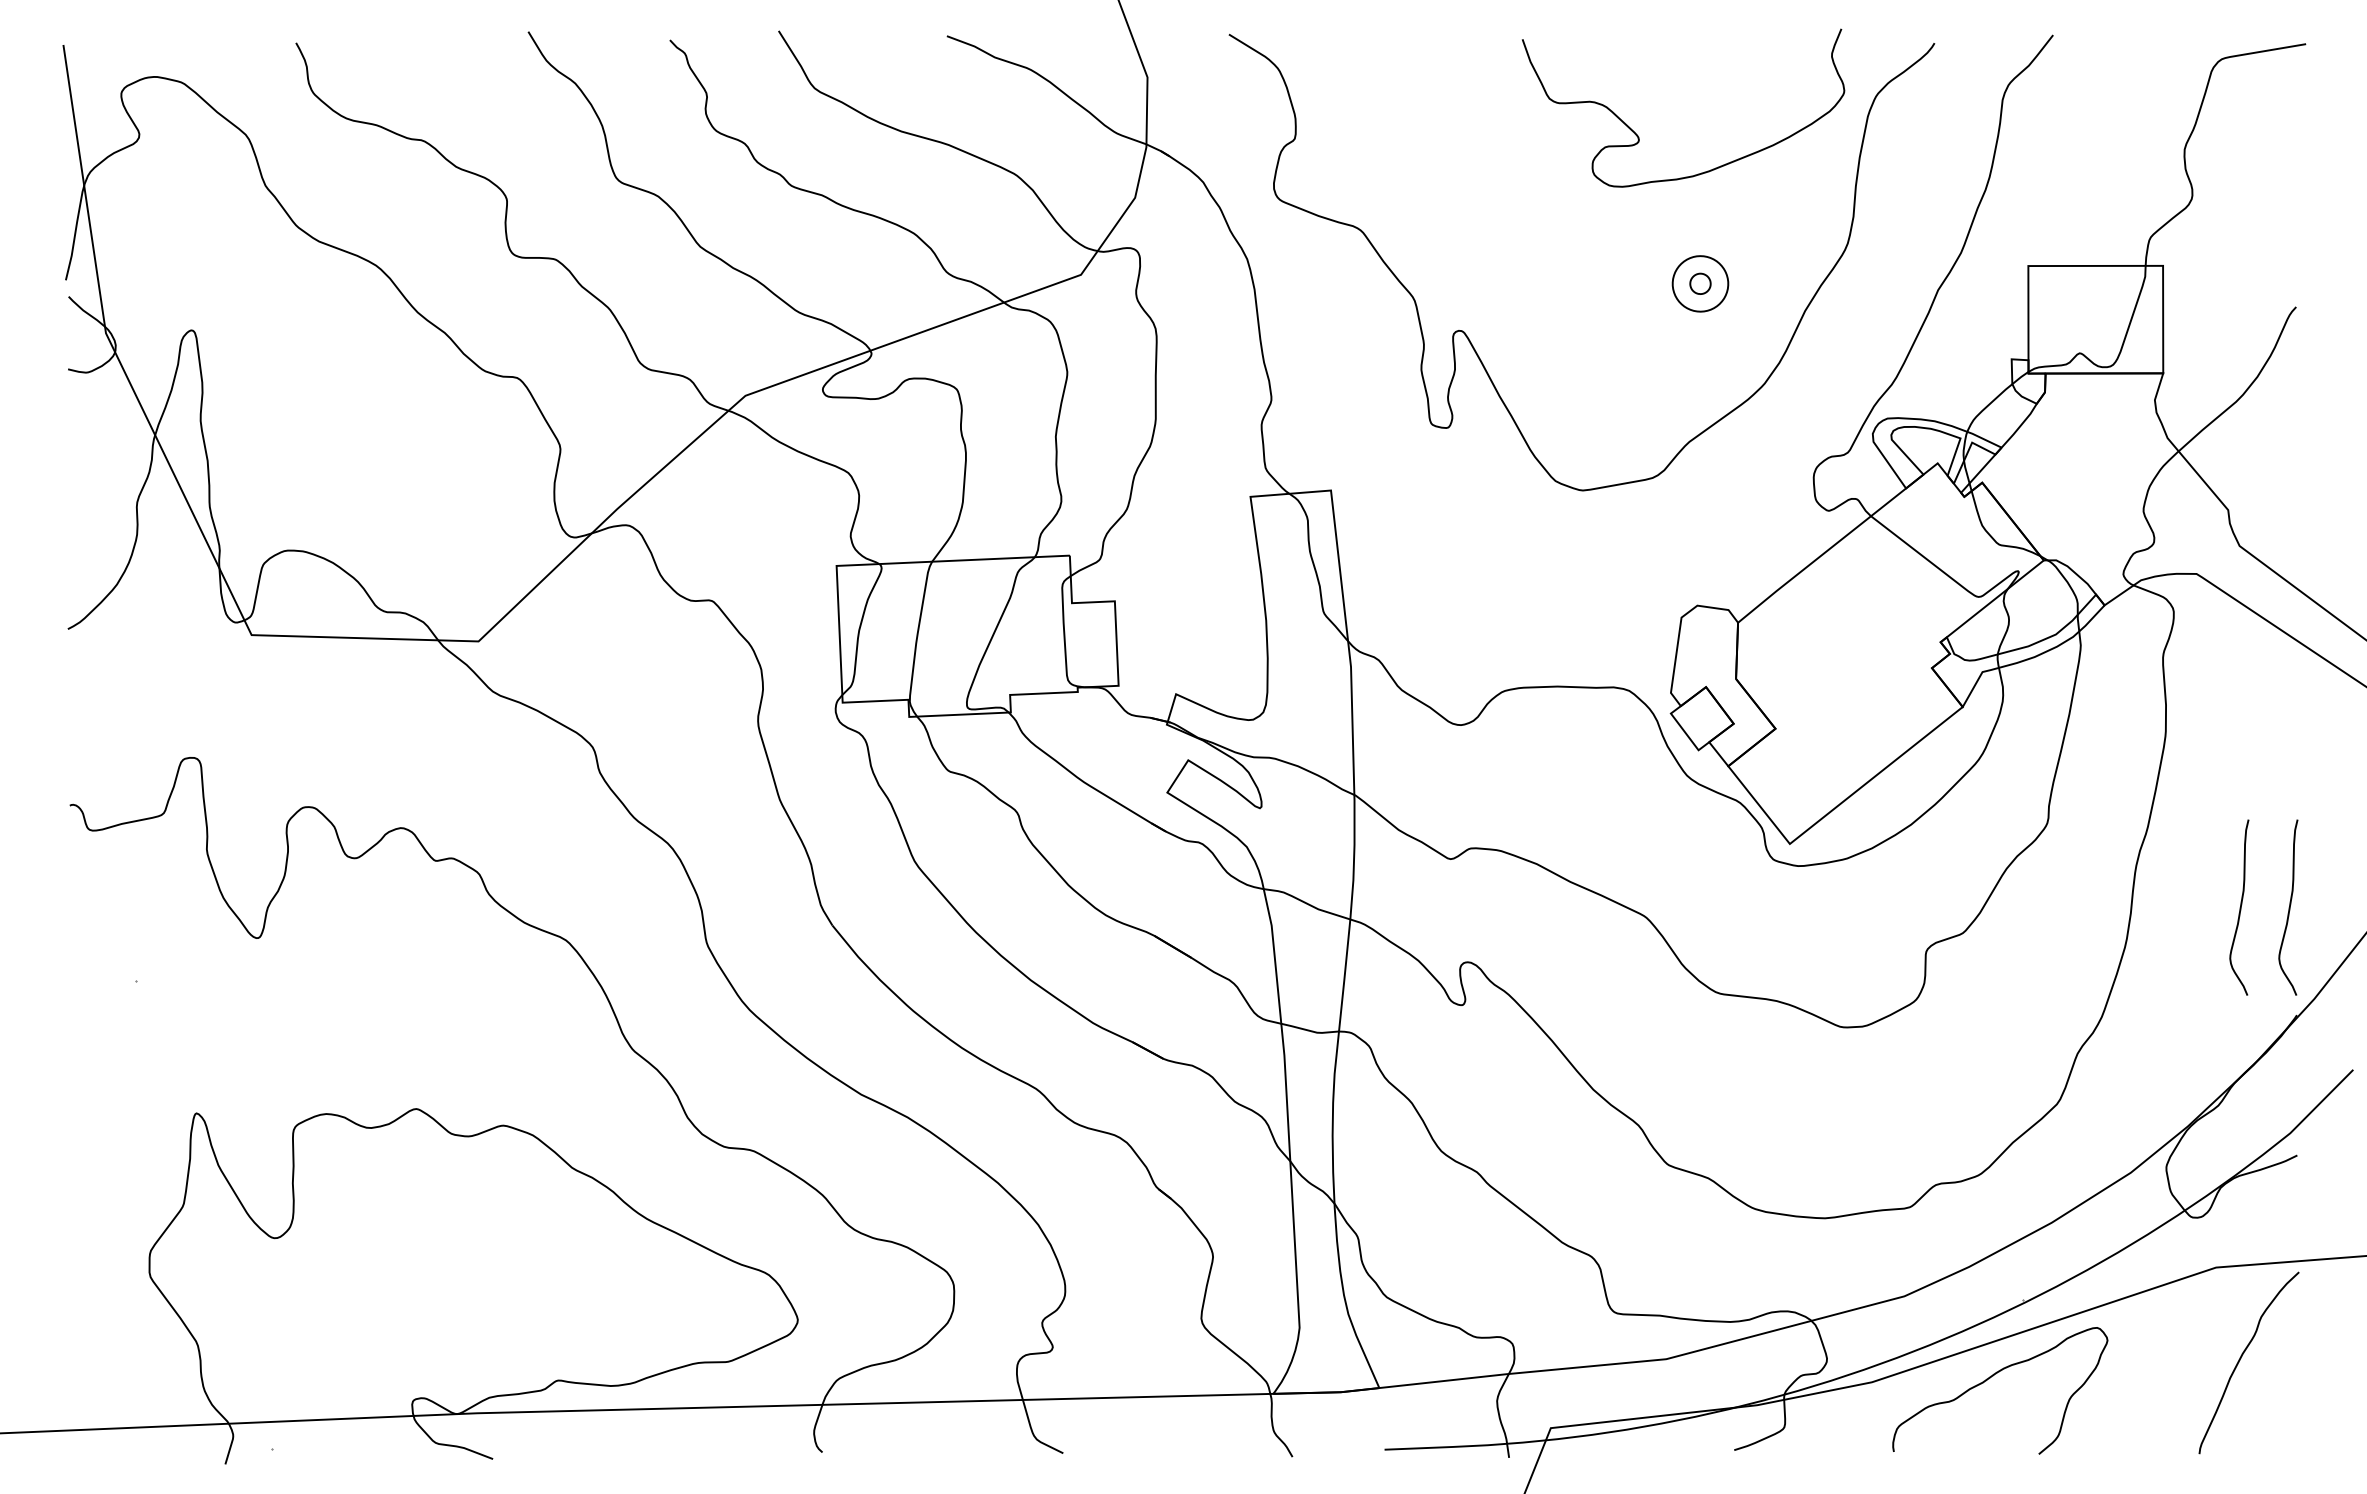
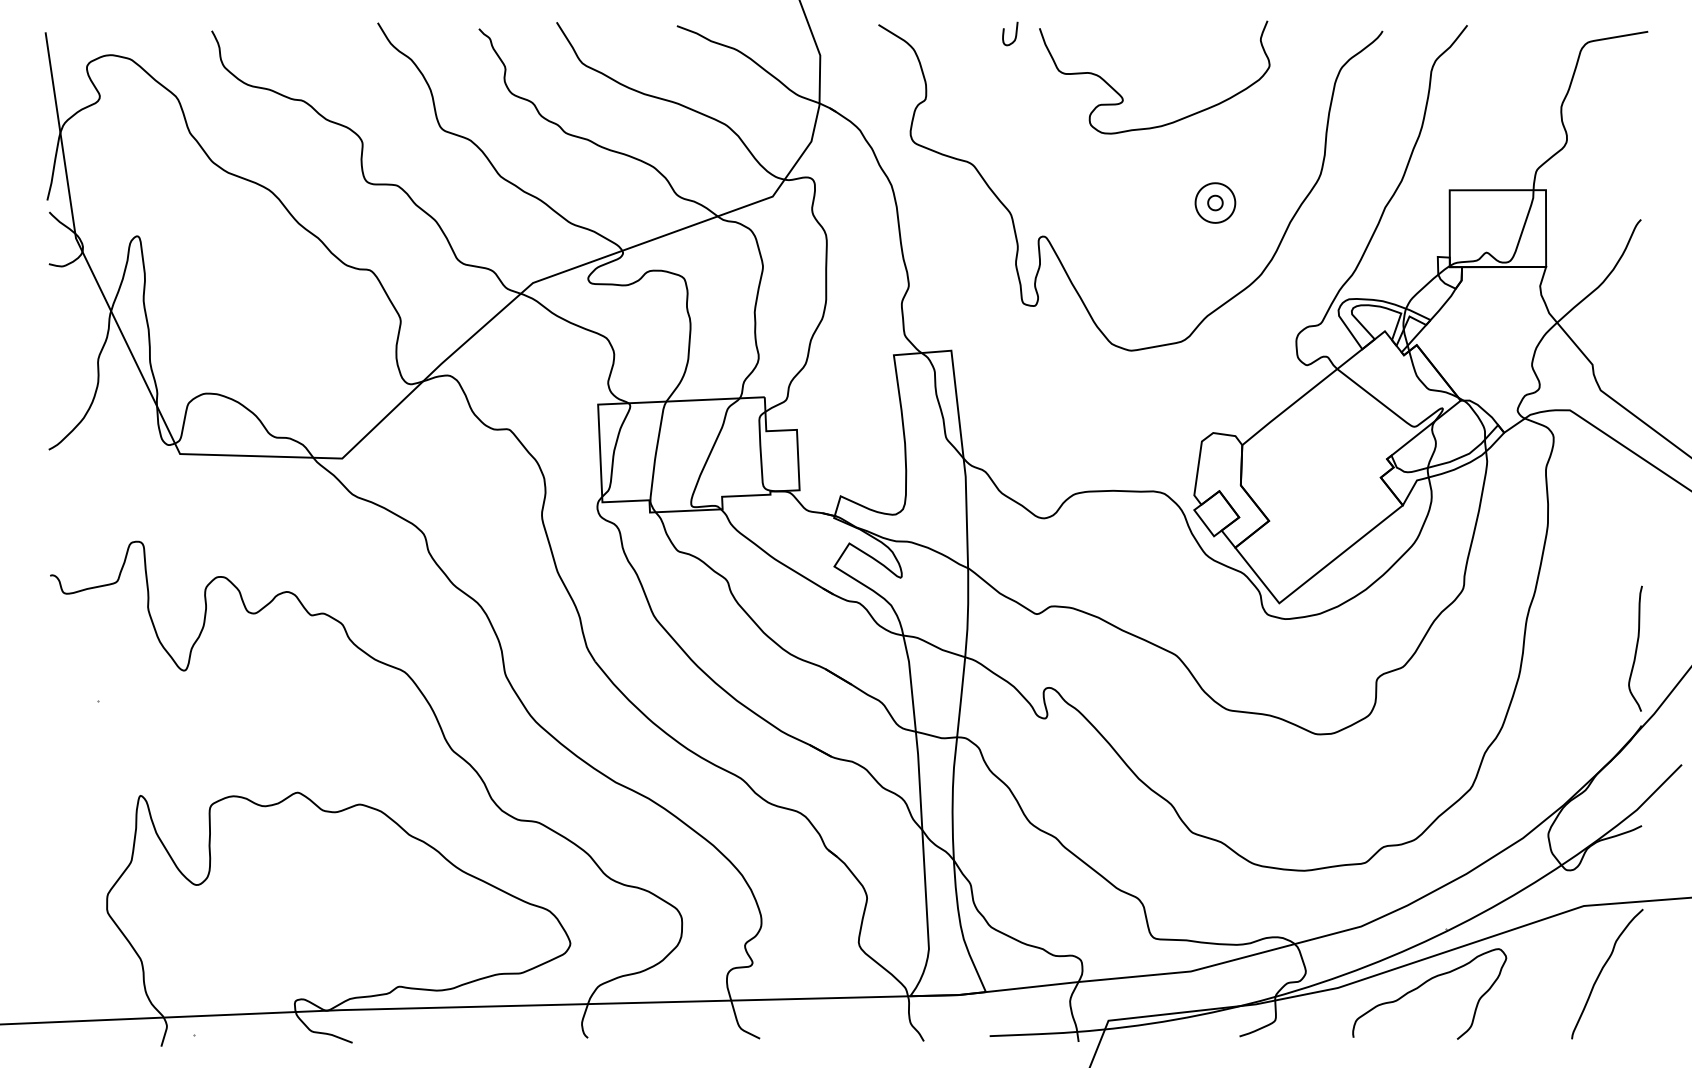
curve: (1420, 48) -> (1015, 34), added
curve: (1638, 135) -> (1122, 97), moved
curve: (2239, 907) -> (1600, 648), removed

